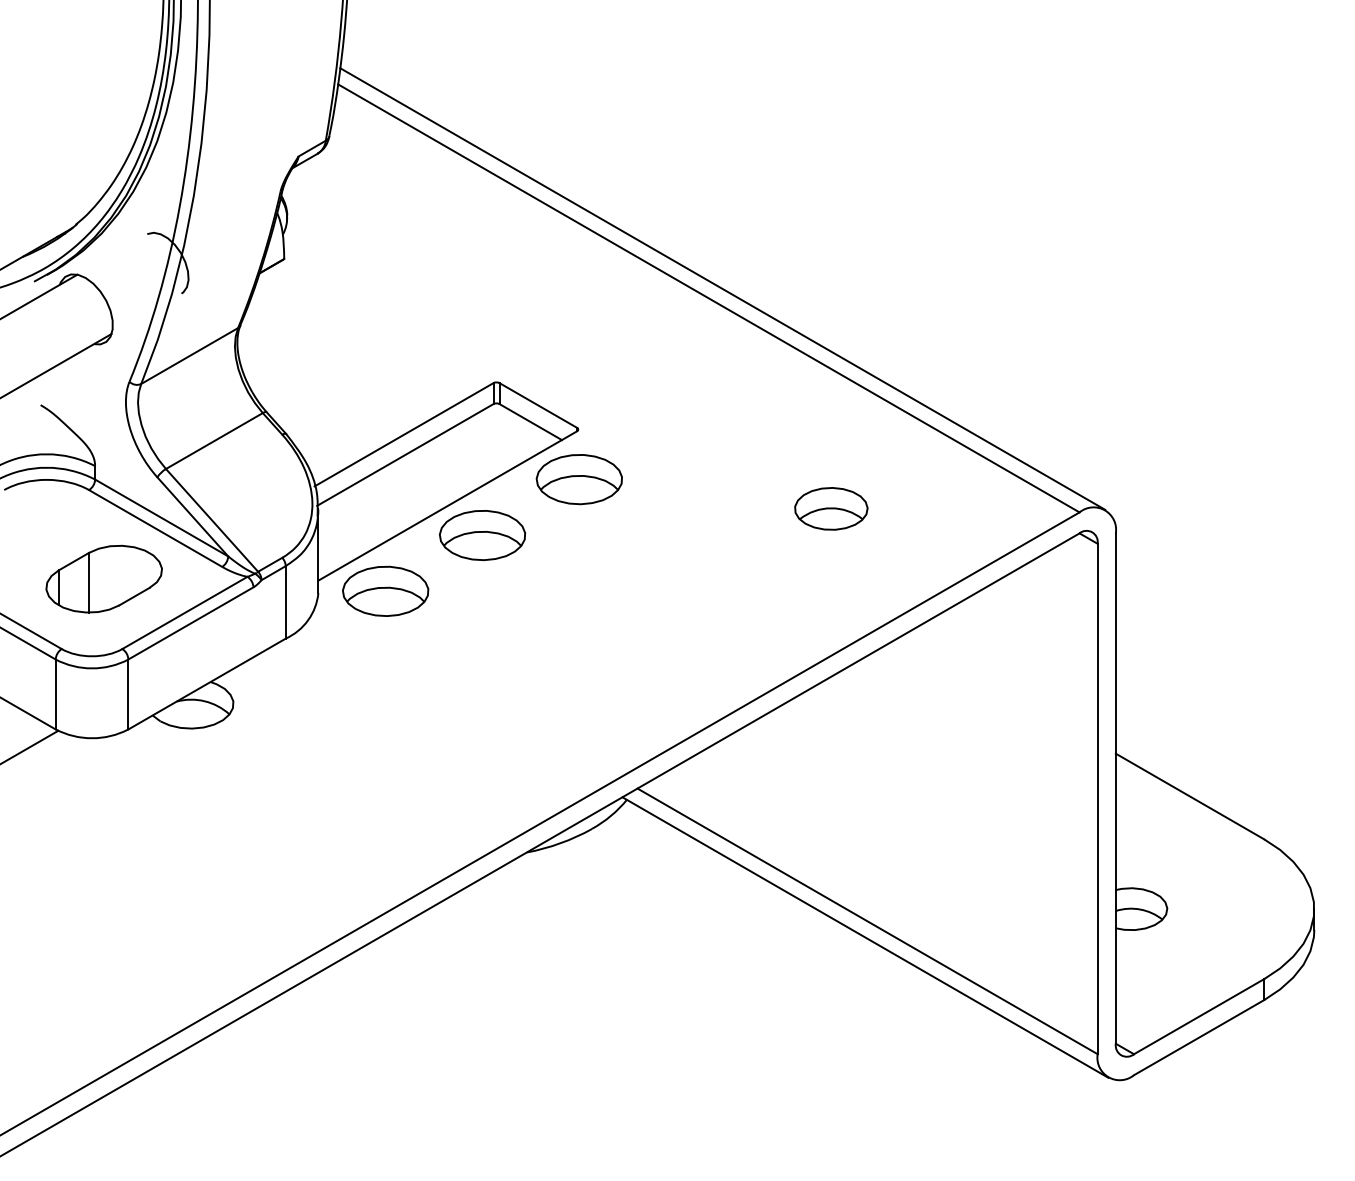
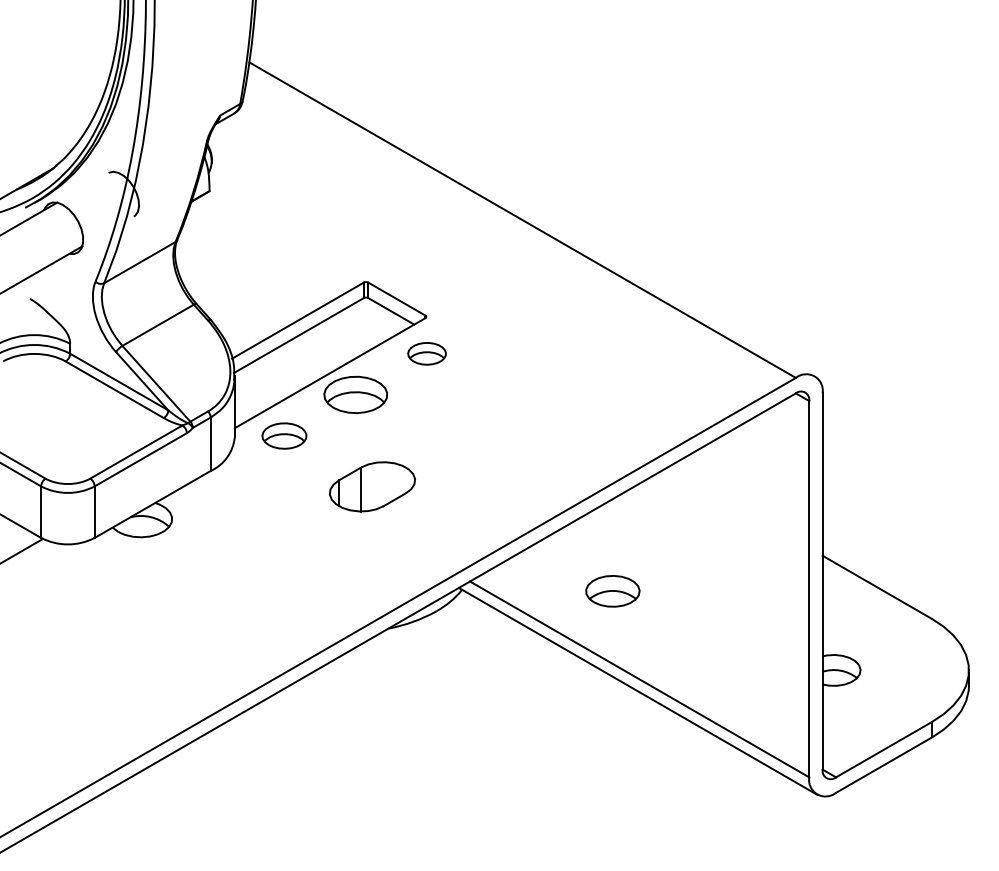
line: (722, 288) -> (532, 212), removed
part: (578, 479) -> (426, 353), size x0.6
part: (831, 508) -> (613, 591), moved
part: (103, 578) -> (371, 486), moved
part: (385, 590) -> (284, 435), size x0.7

